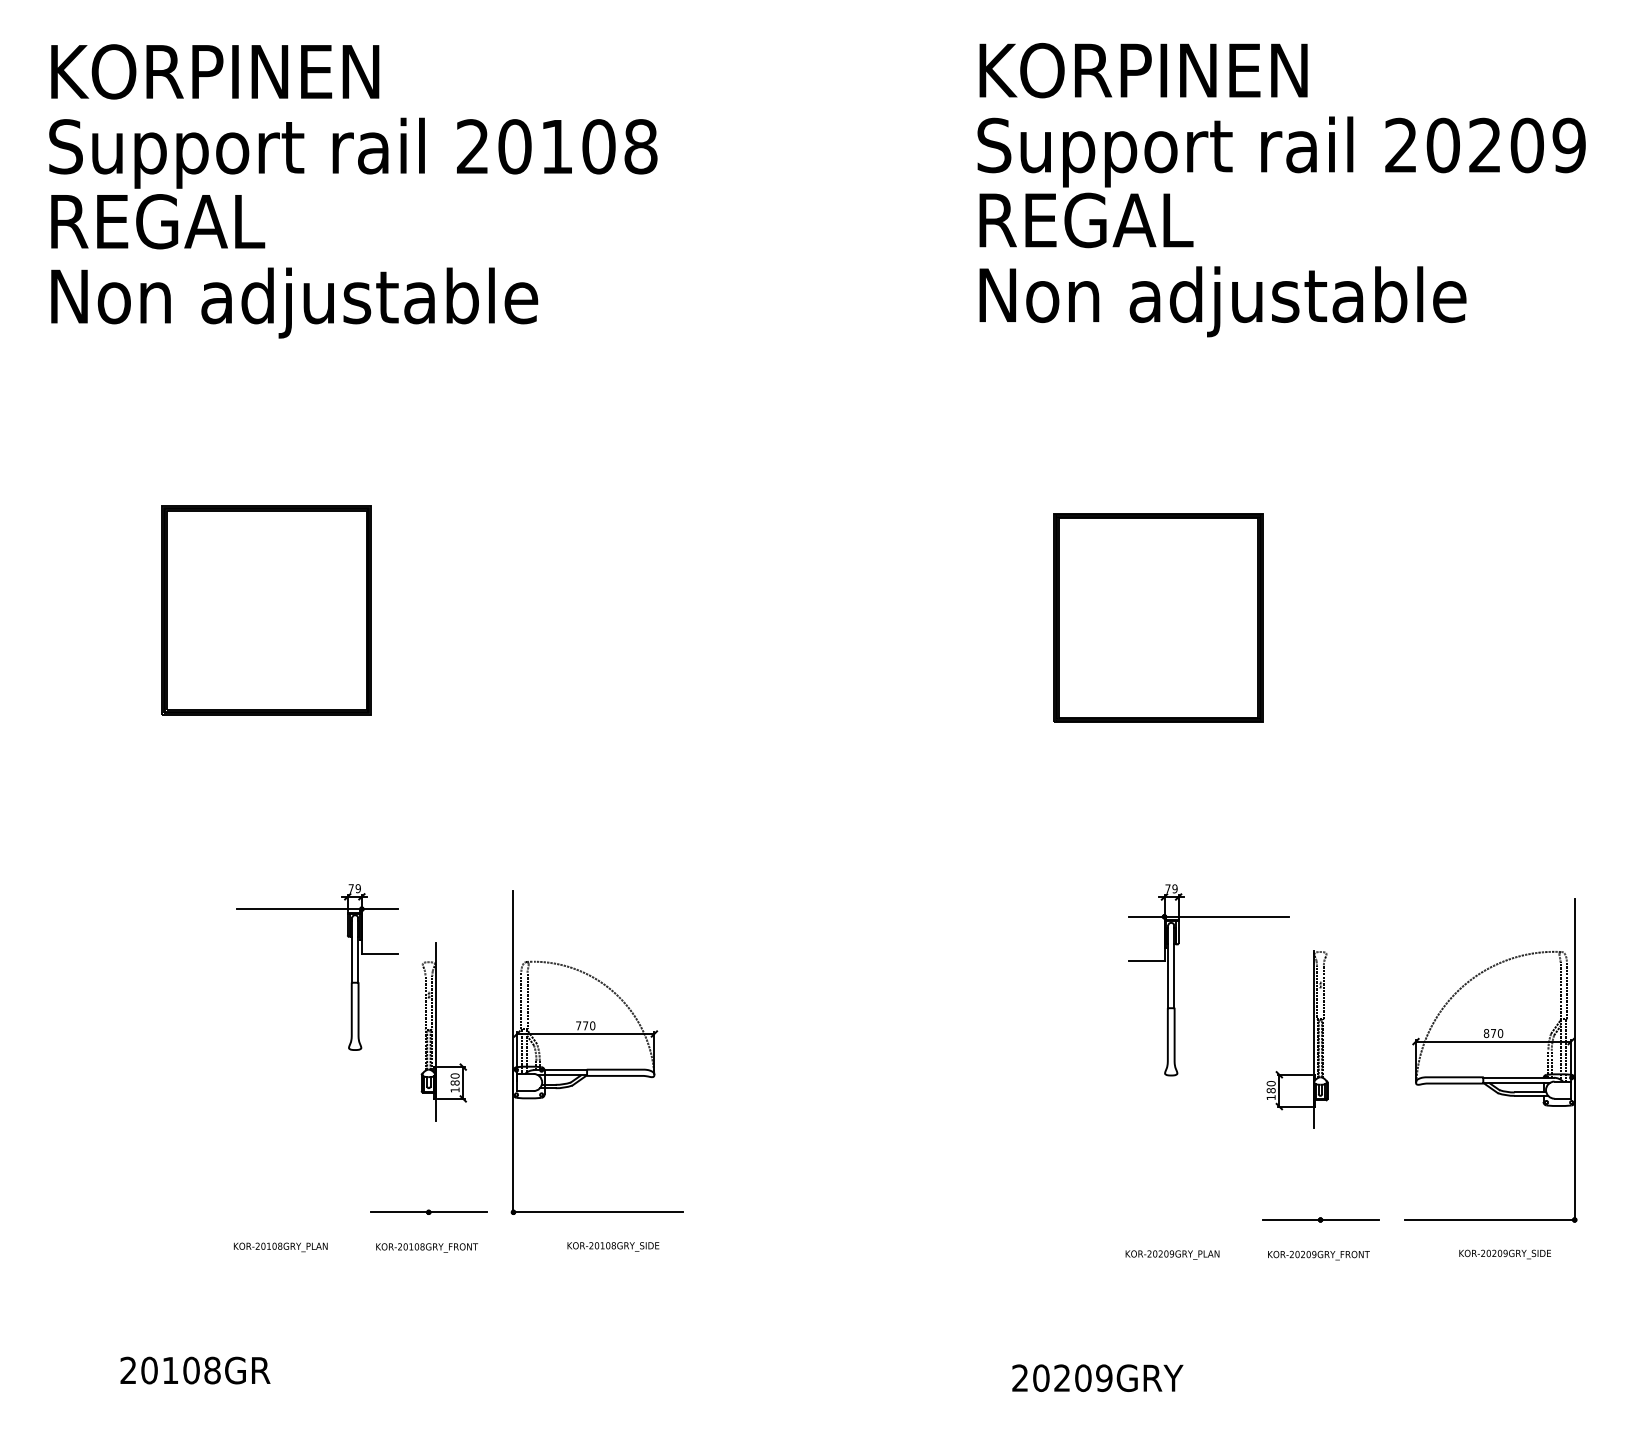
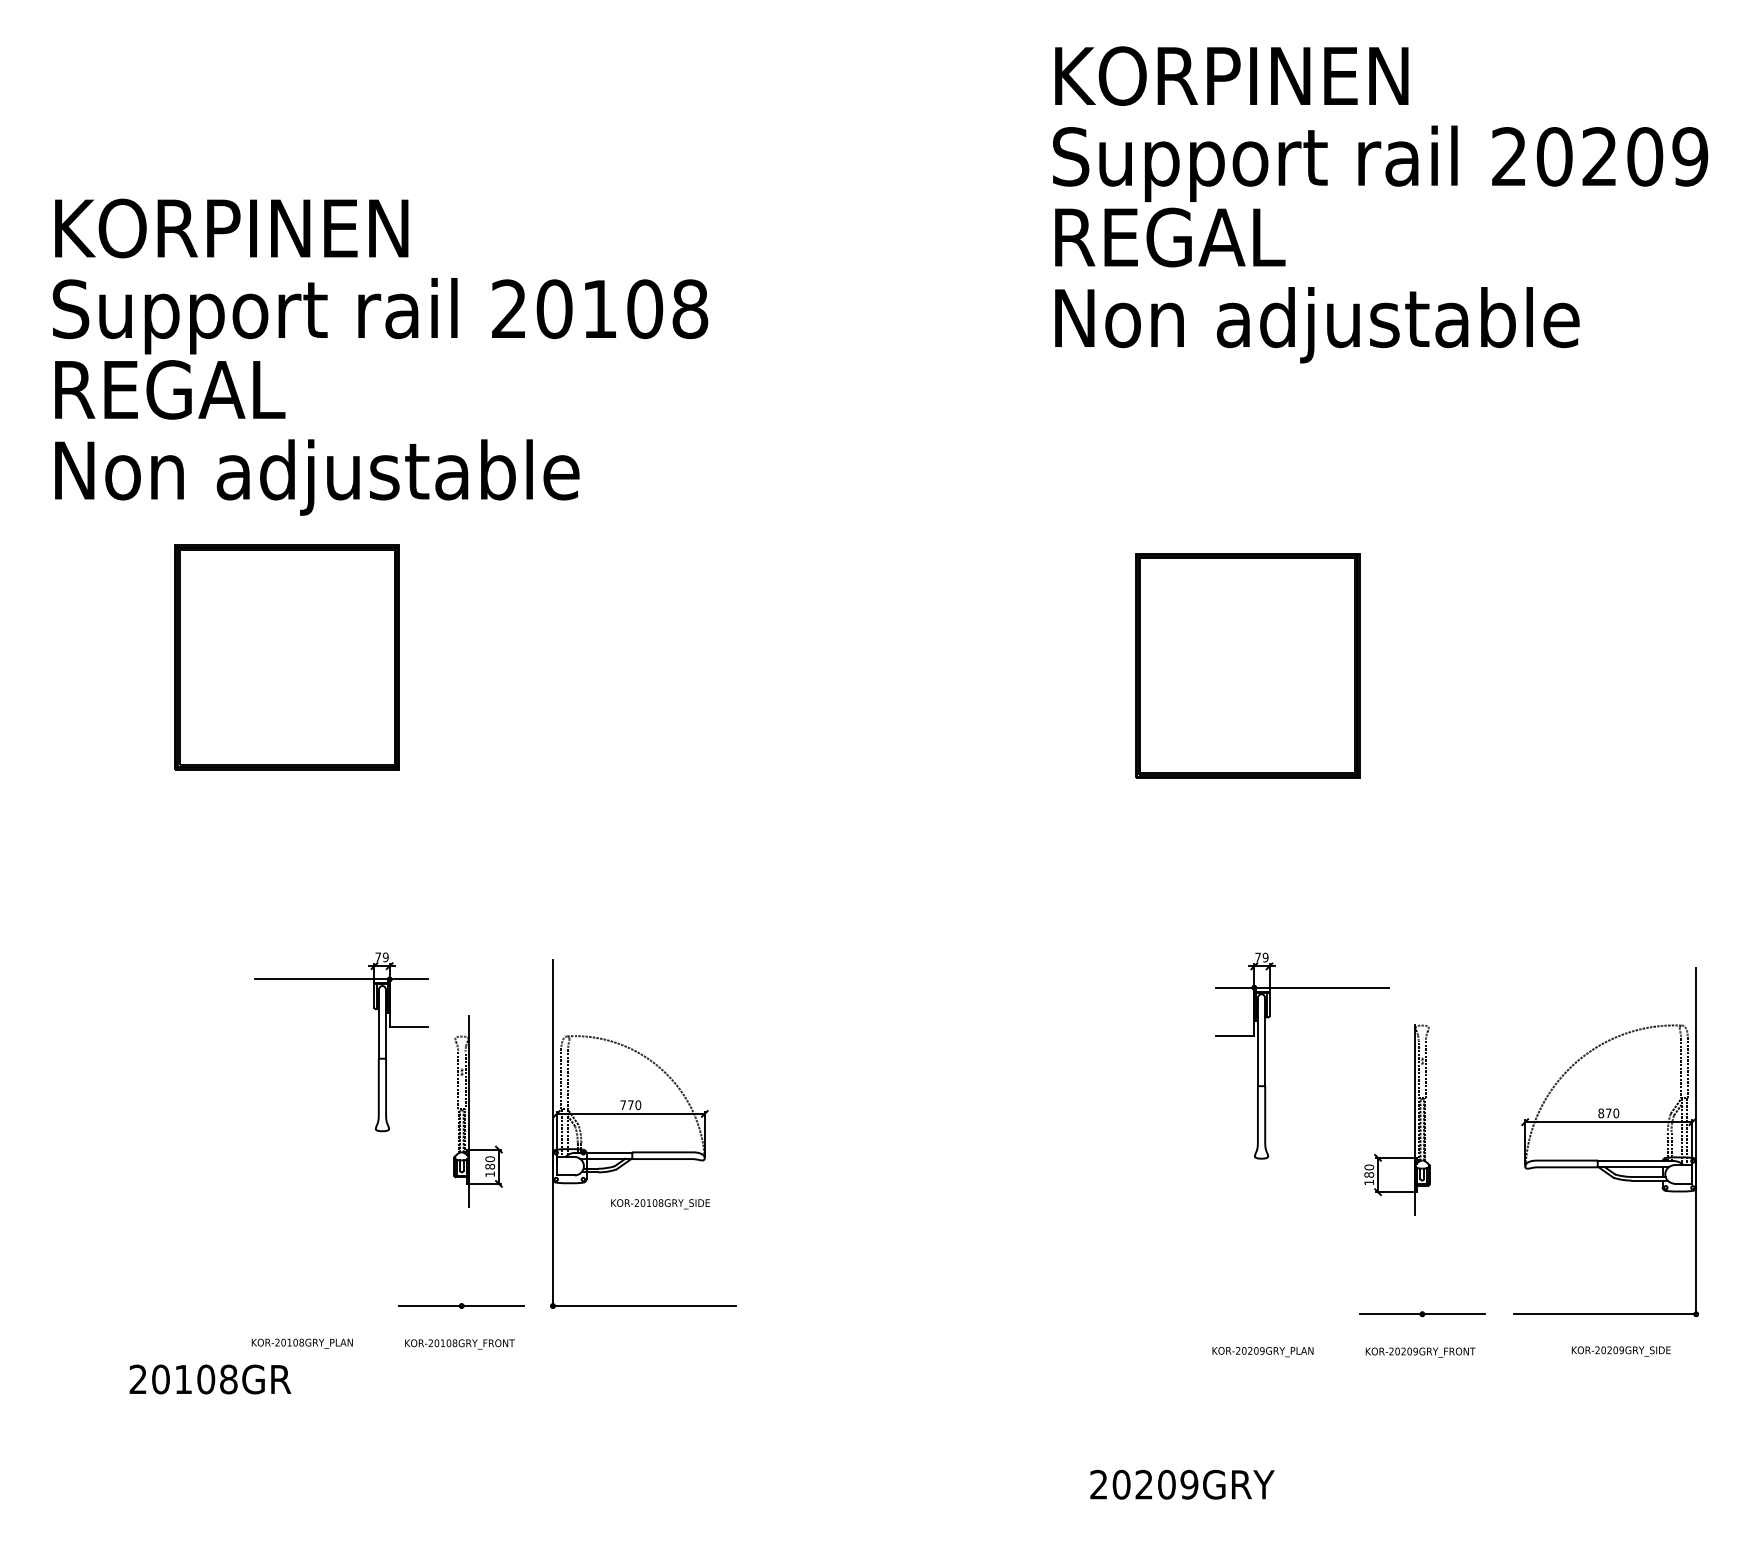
text: (353, 190) -> (380, 356), moved
text: (613, 1247) -> (660, 1204), moved
text: (195, 1370) -> (210, 1379), moved

